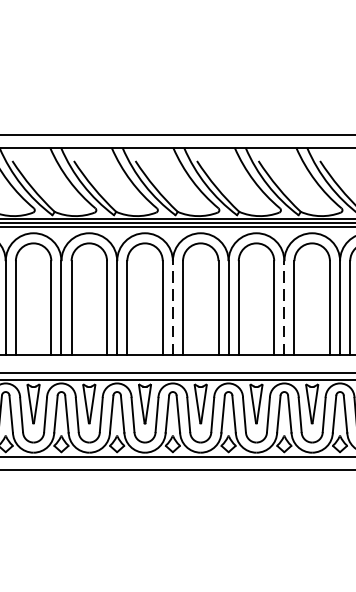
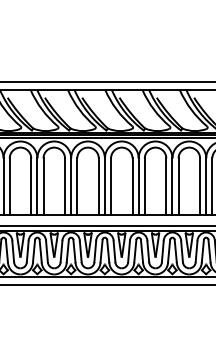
line: (172, 307) -> (104, 186), dashed -> solid
line: (284, 307) -> (172, 186), dashed -> solid

